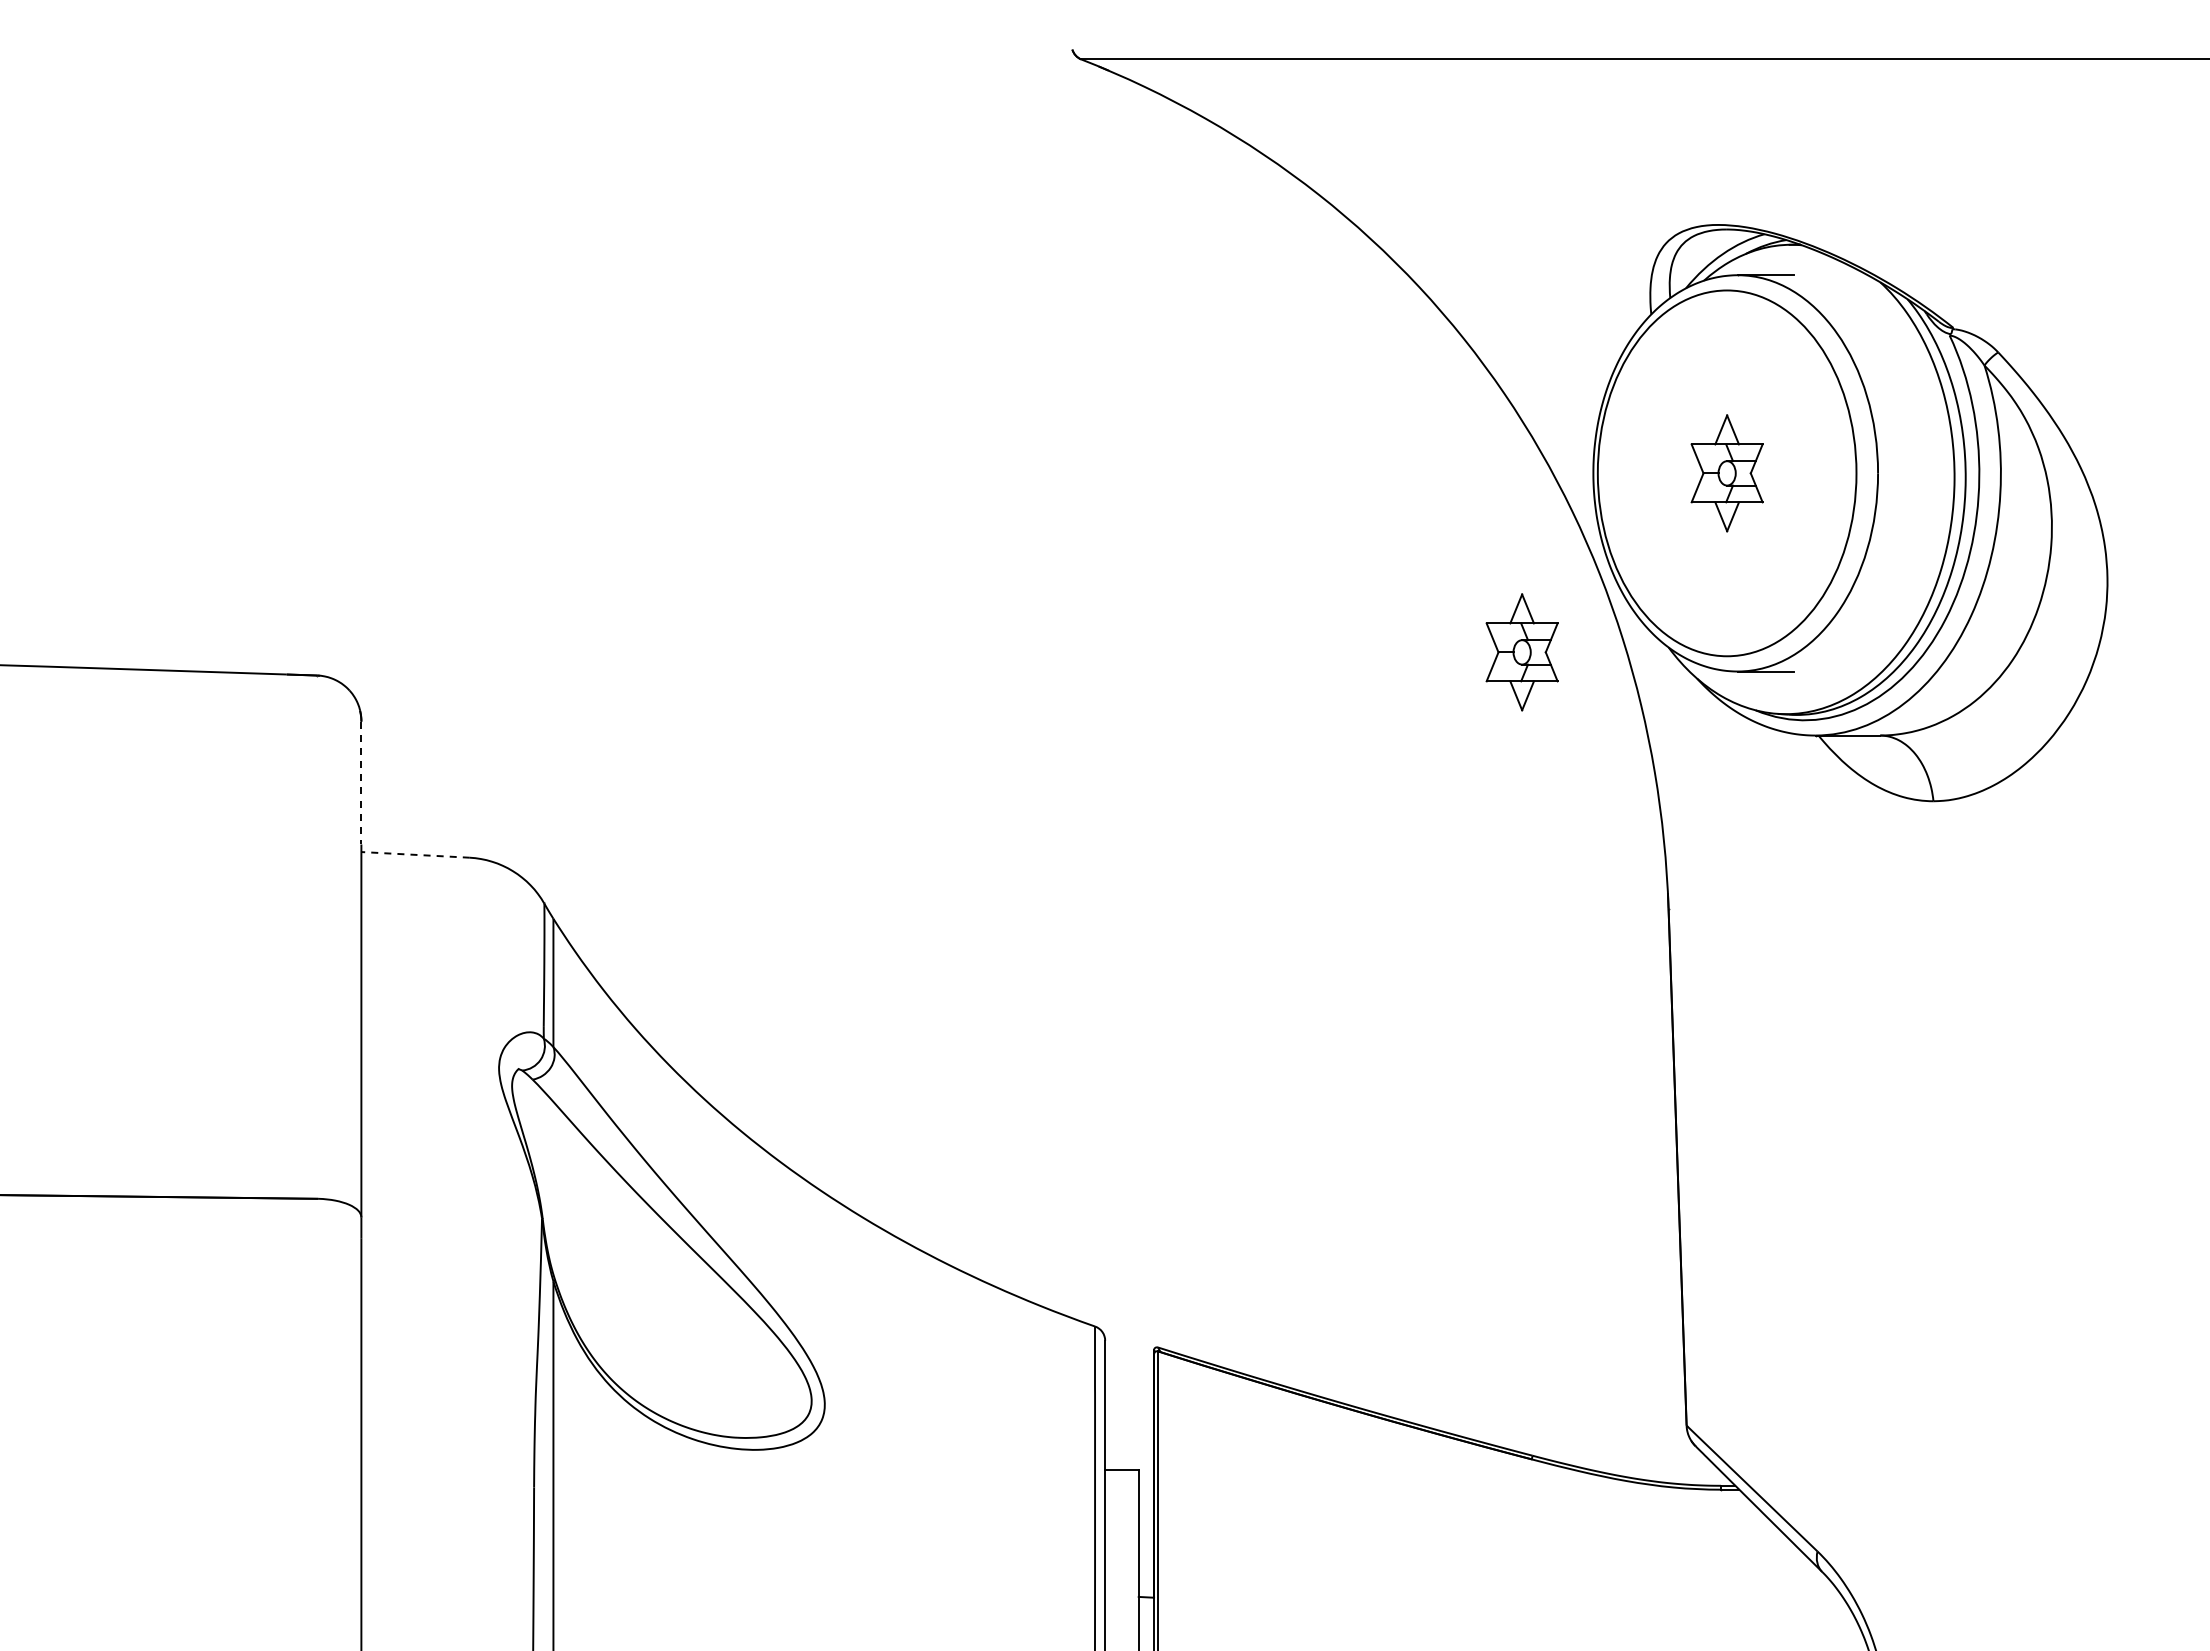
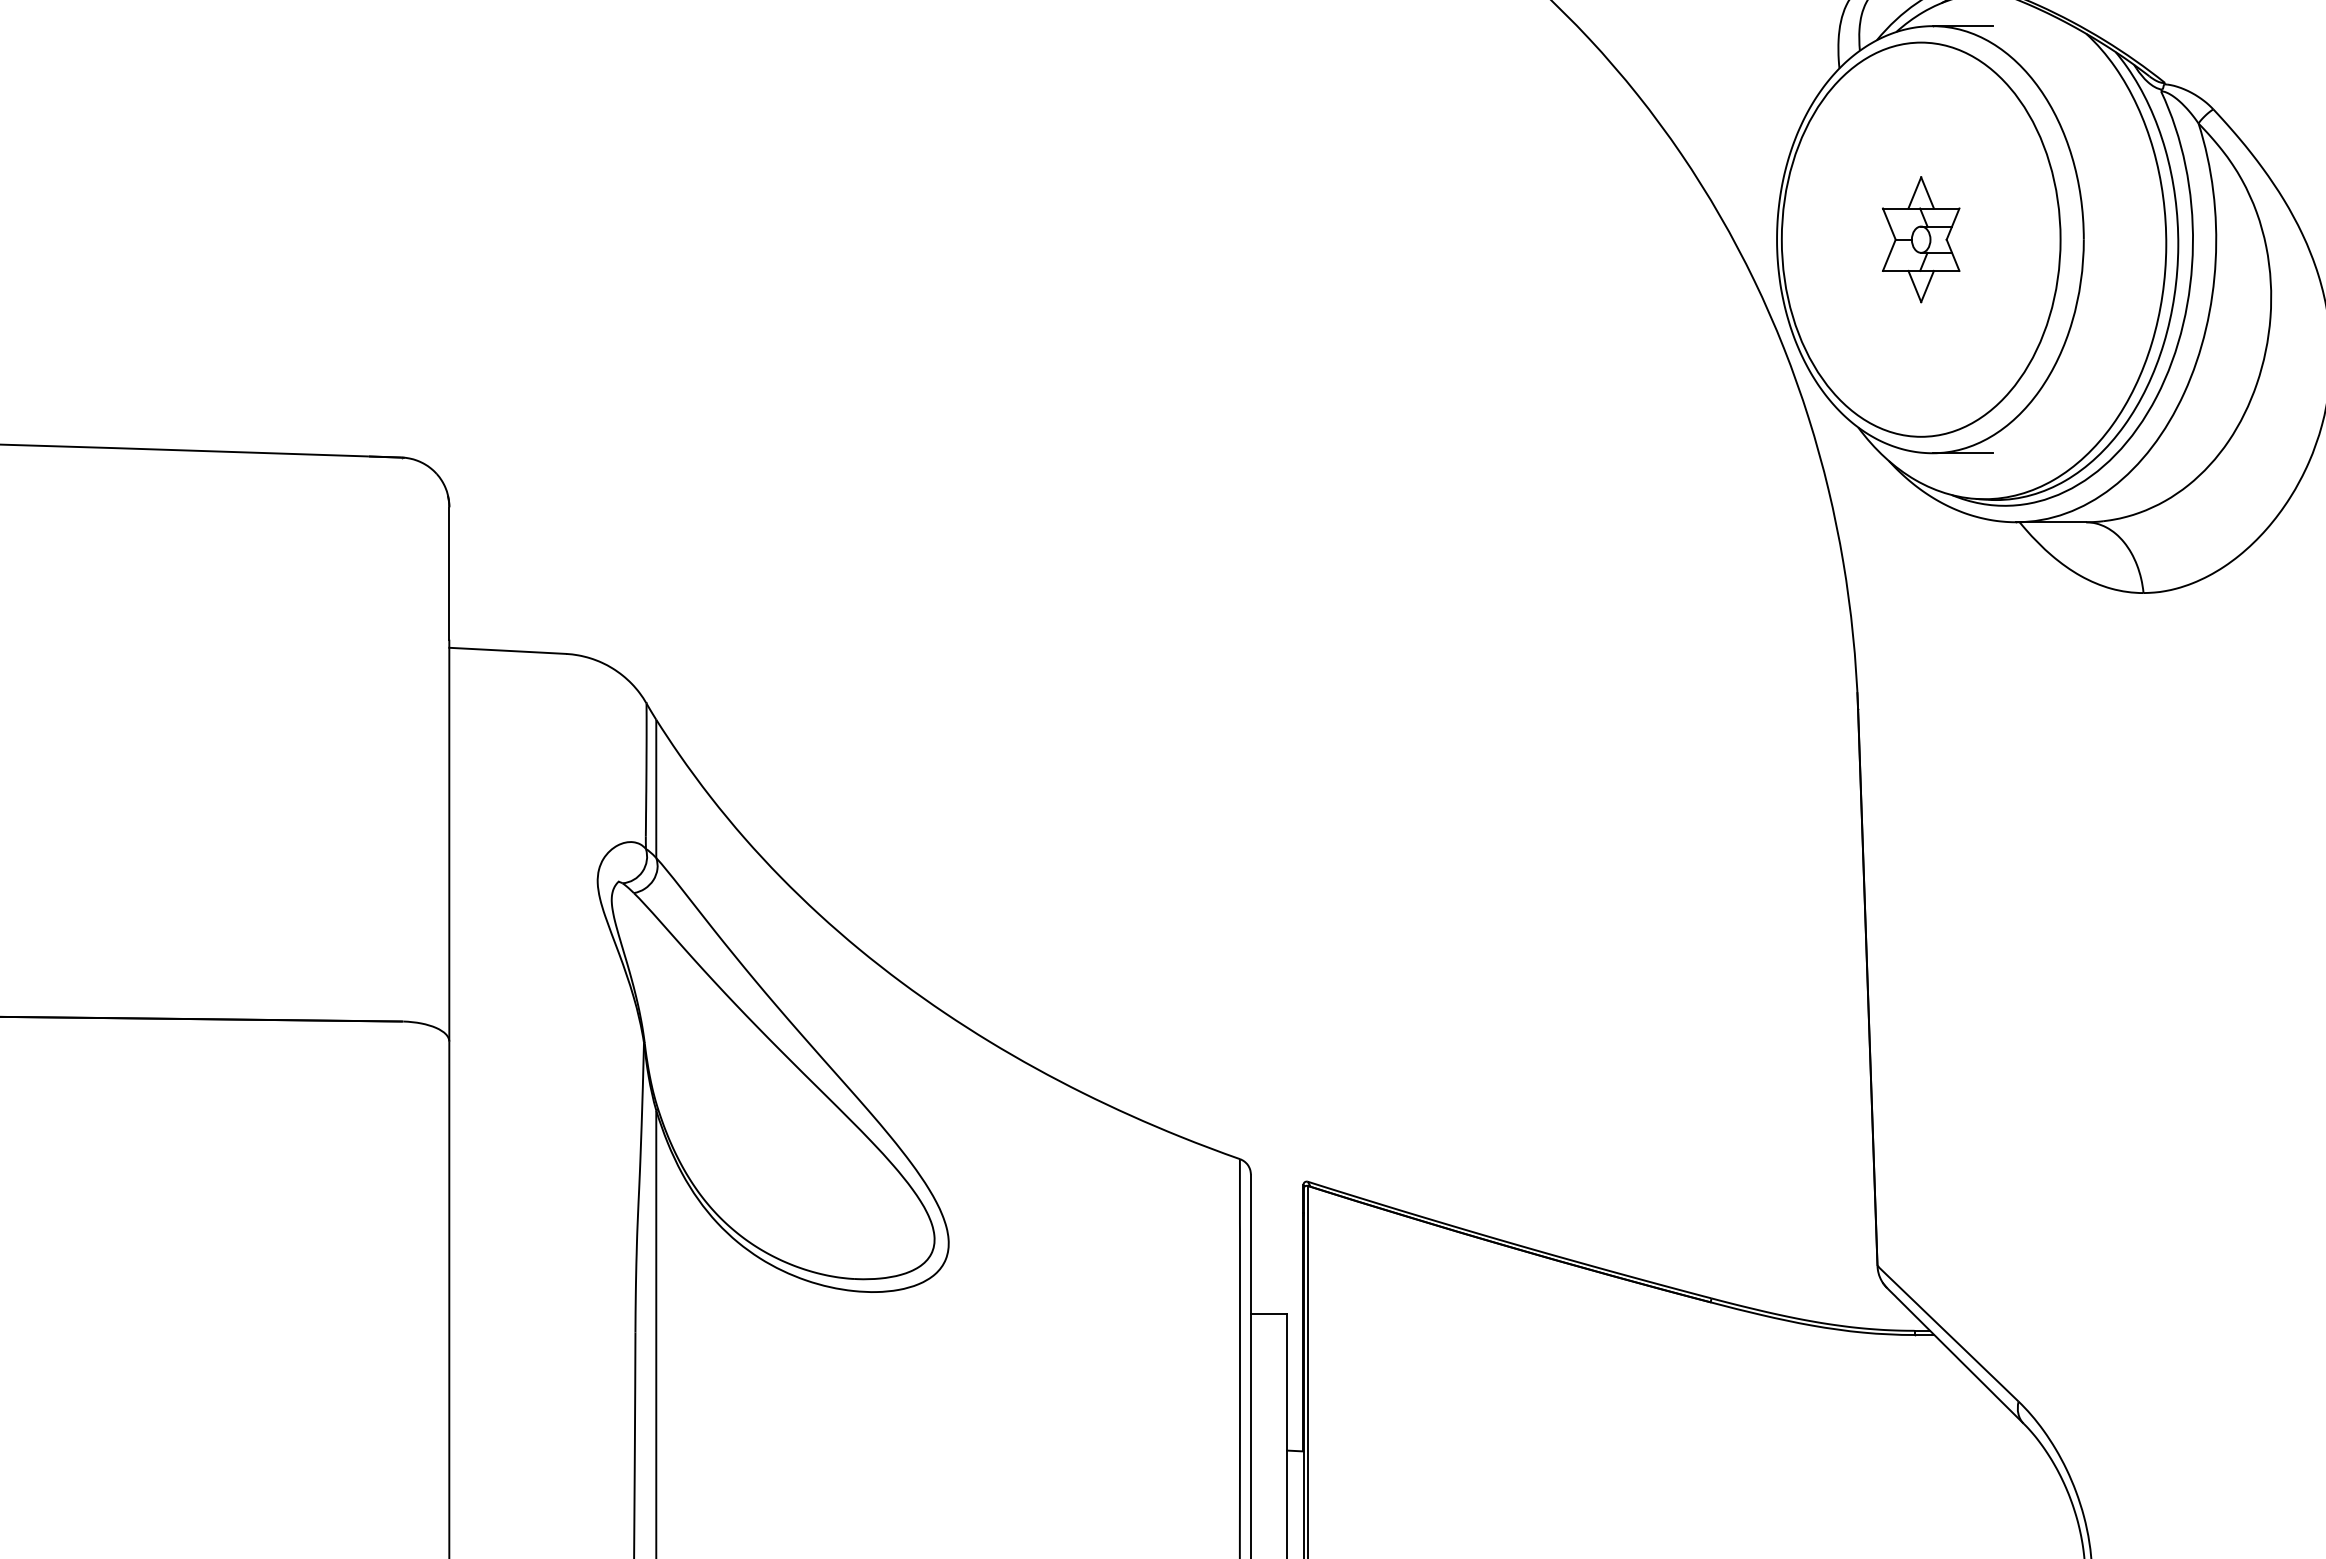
part: (1521, 652) -> (1699, 432), removed
line: (361, 783) -> (449, 573), dashed -> solid
line: (415, 854) -> (507, 650), dashed -> solid

